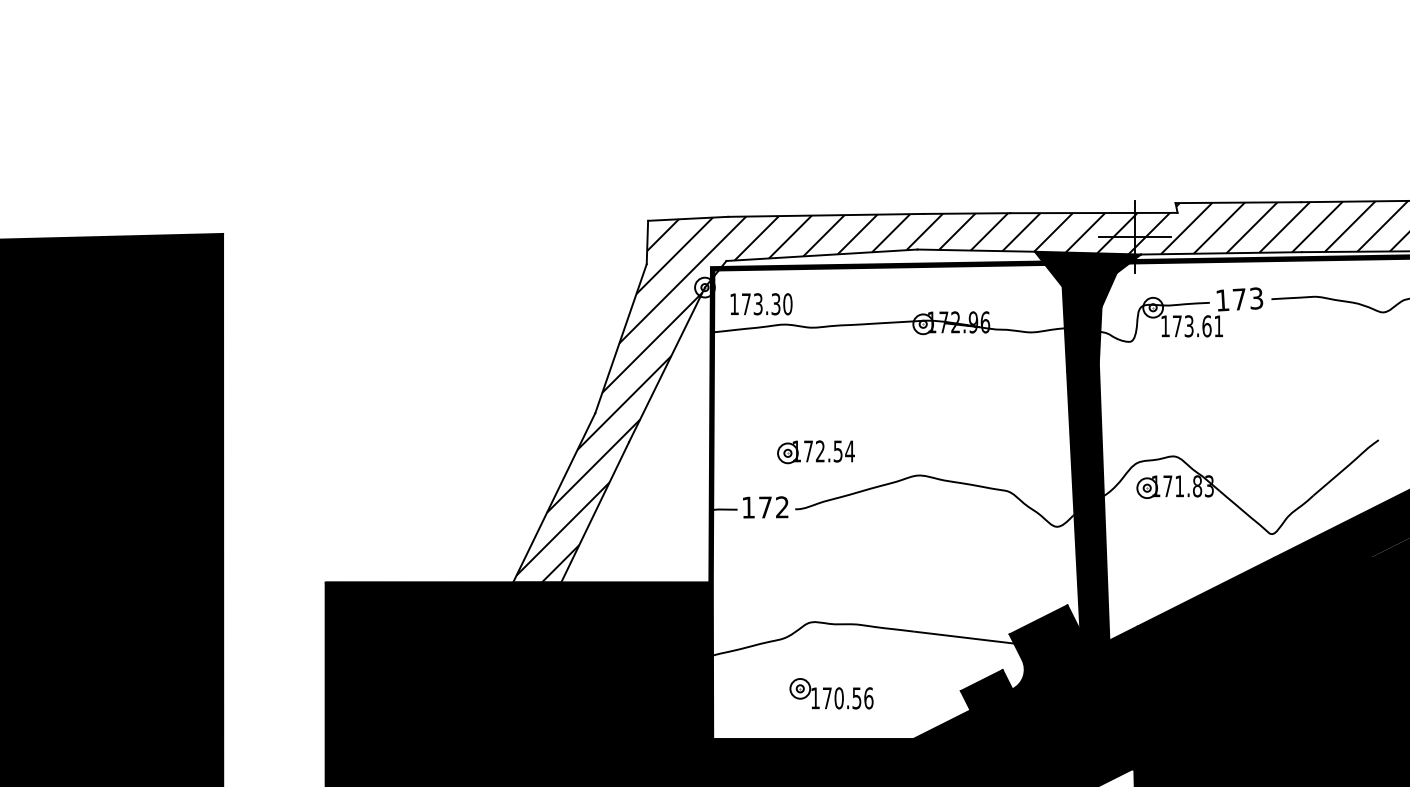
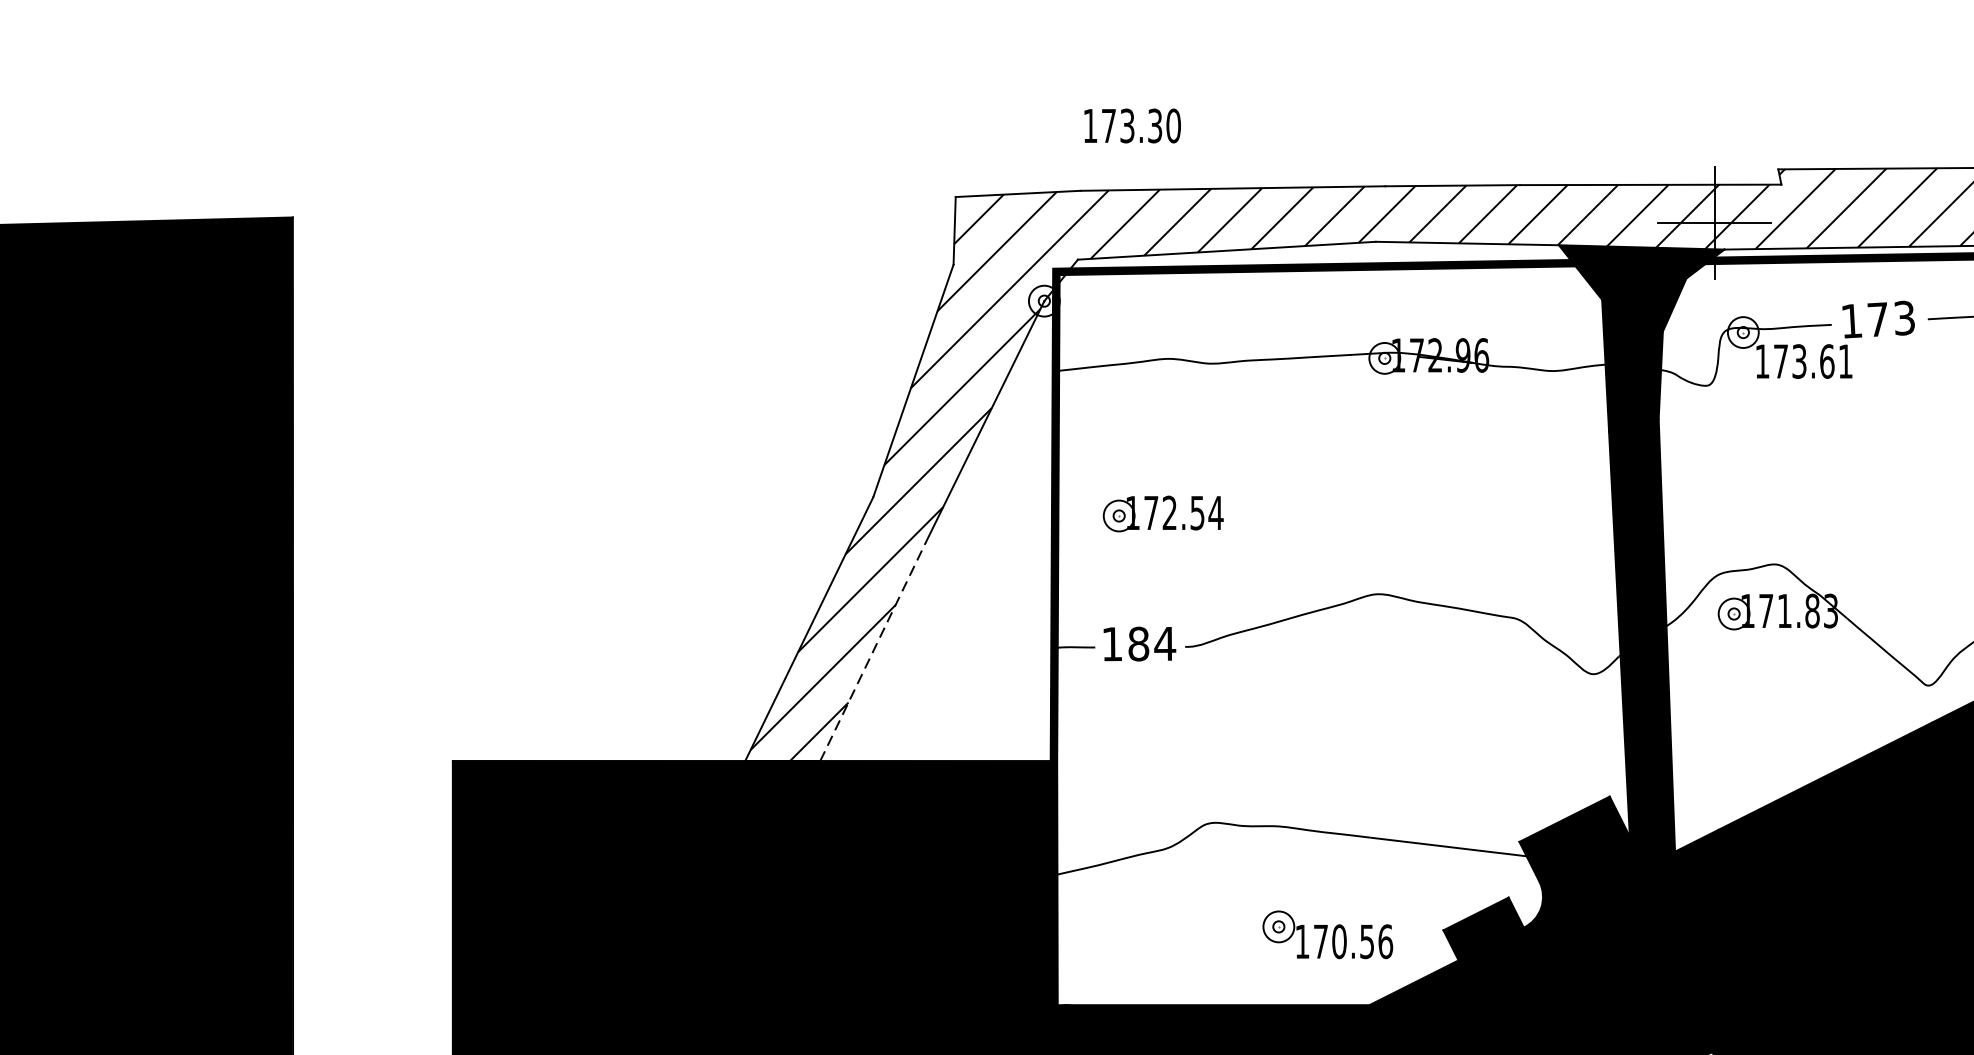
text: (761, 304) -> (1132, 126), moved
part: (815, 452) -> (1162, 514), moved
text: (774, 507) -> (1152, 644), 172 -> 184
line: (595, 512) -> (873, 651), solid -> dashed
part: (831, 693) -> (1327, 934), moved

